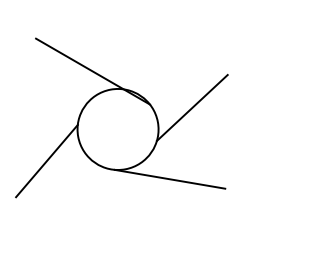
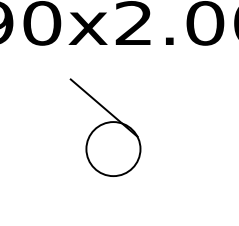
line: (191, 107) -> (164, 143), removed
line: (46, 161) -> (62, 161), removed
line: (170, 179) -> (141, 188), removed

